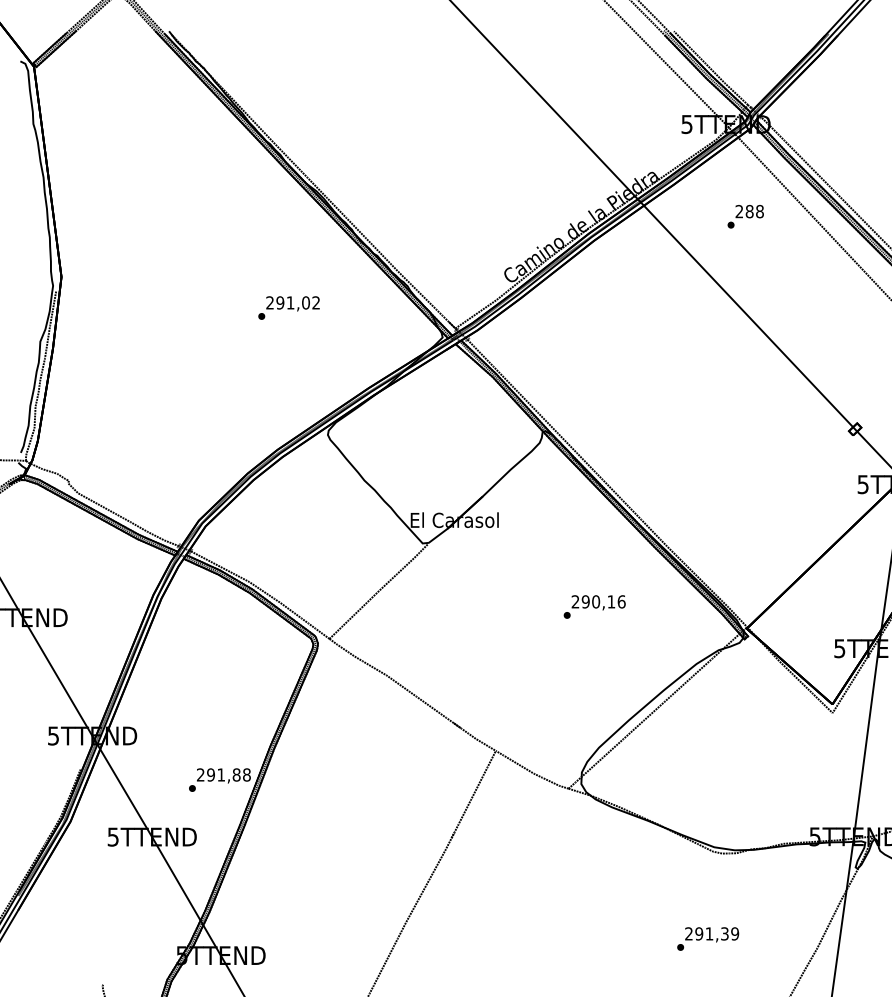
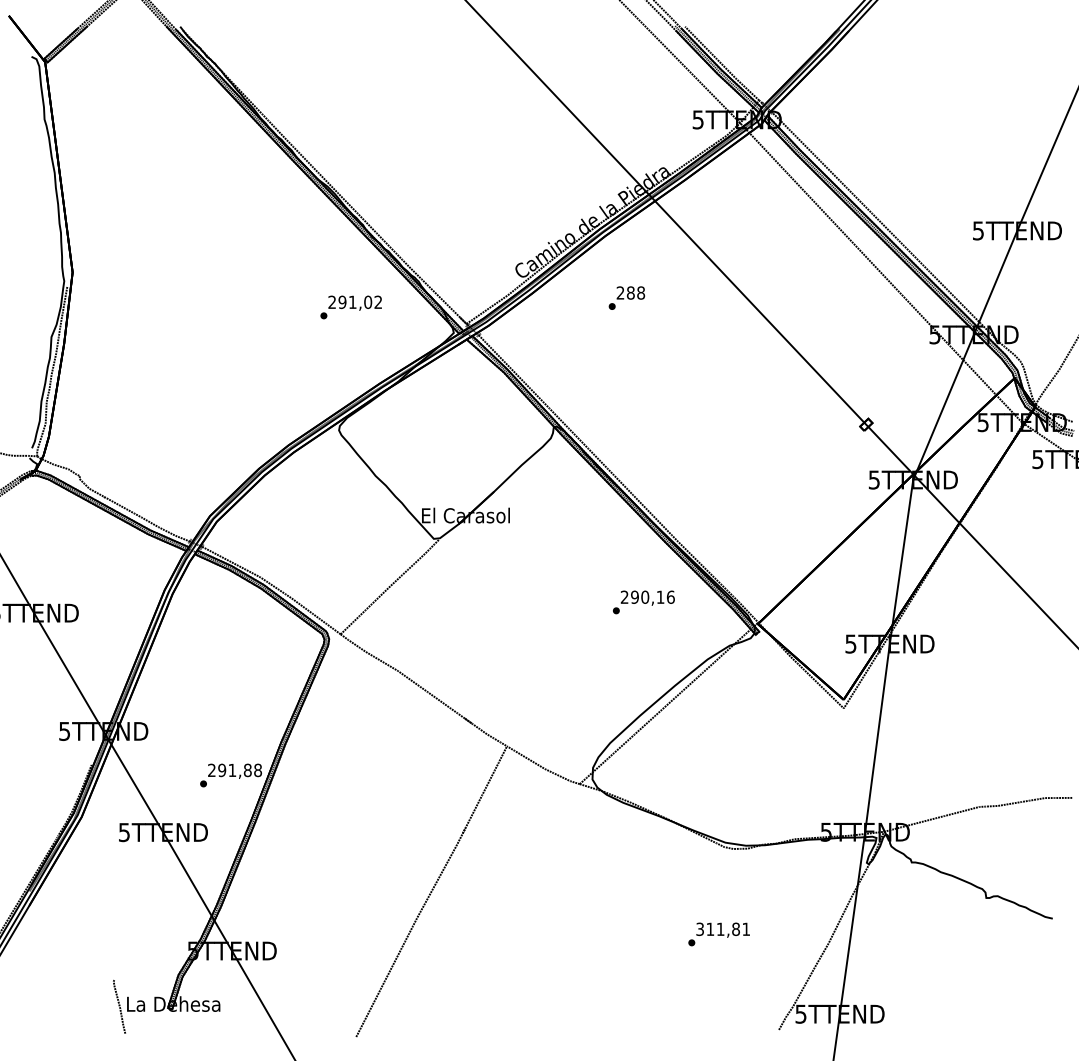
text: (745, 216) -> (626, 297), moved
text: (288, 308) -> (350, 307), moved
text: (594, 607) -> (643, 602), moved
text: (712, 934) -> (723, 929), 291,39 -> 311,81

